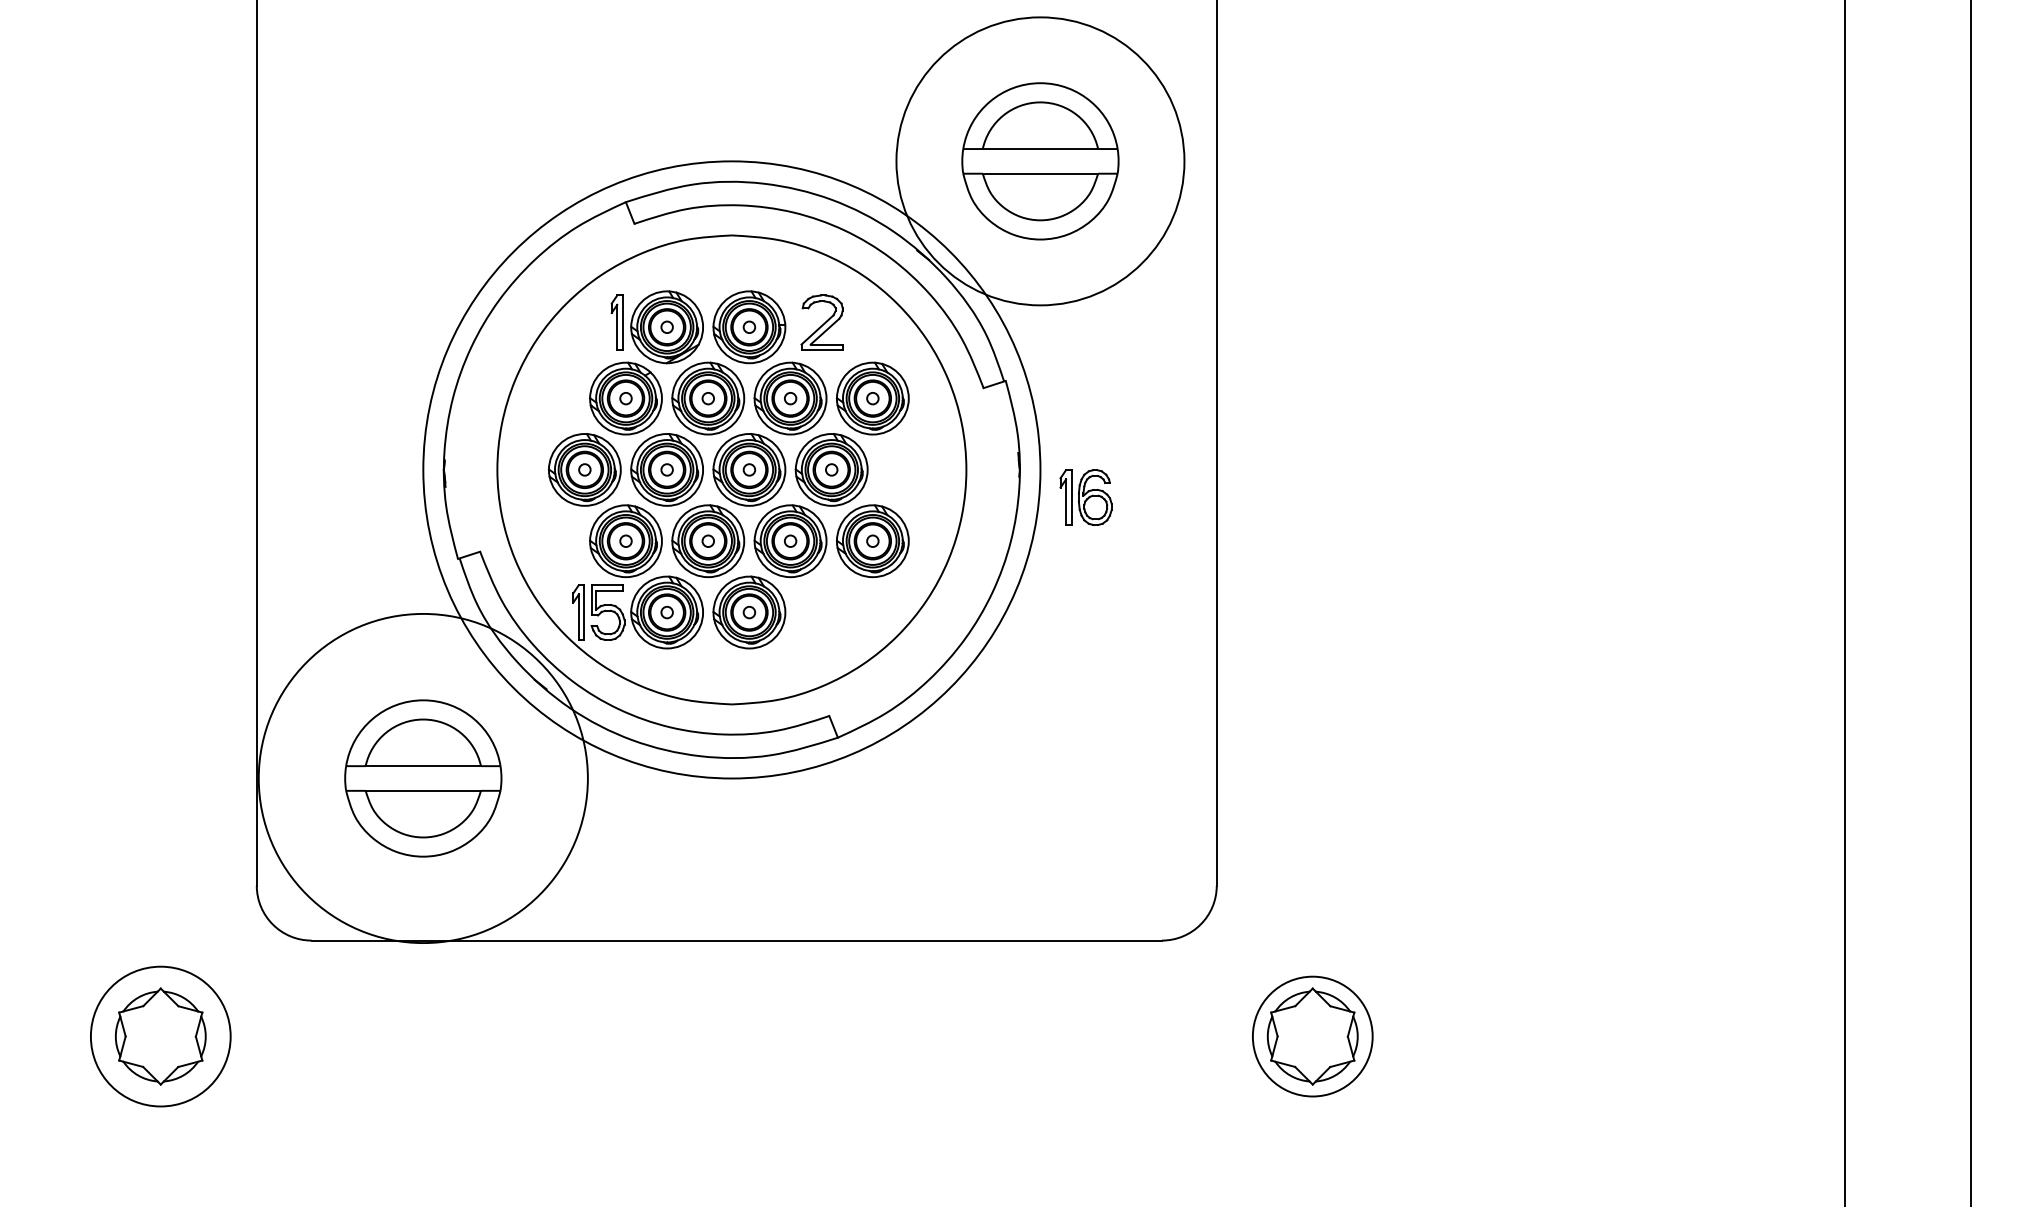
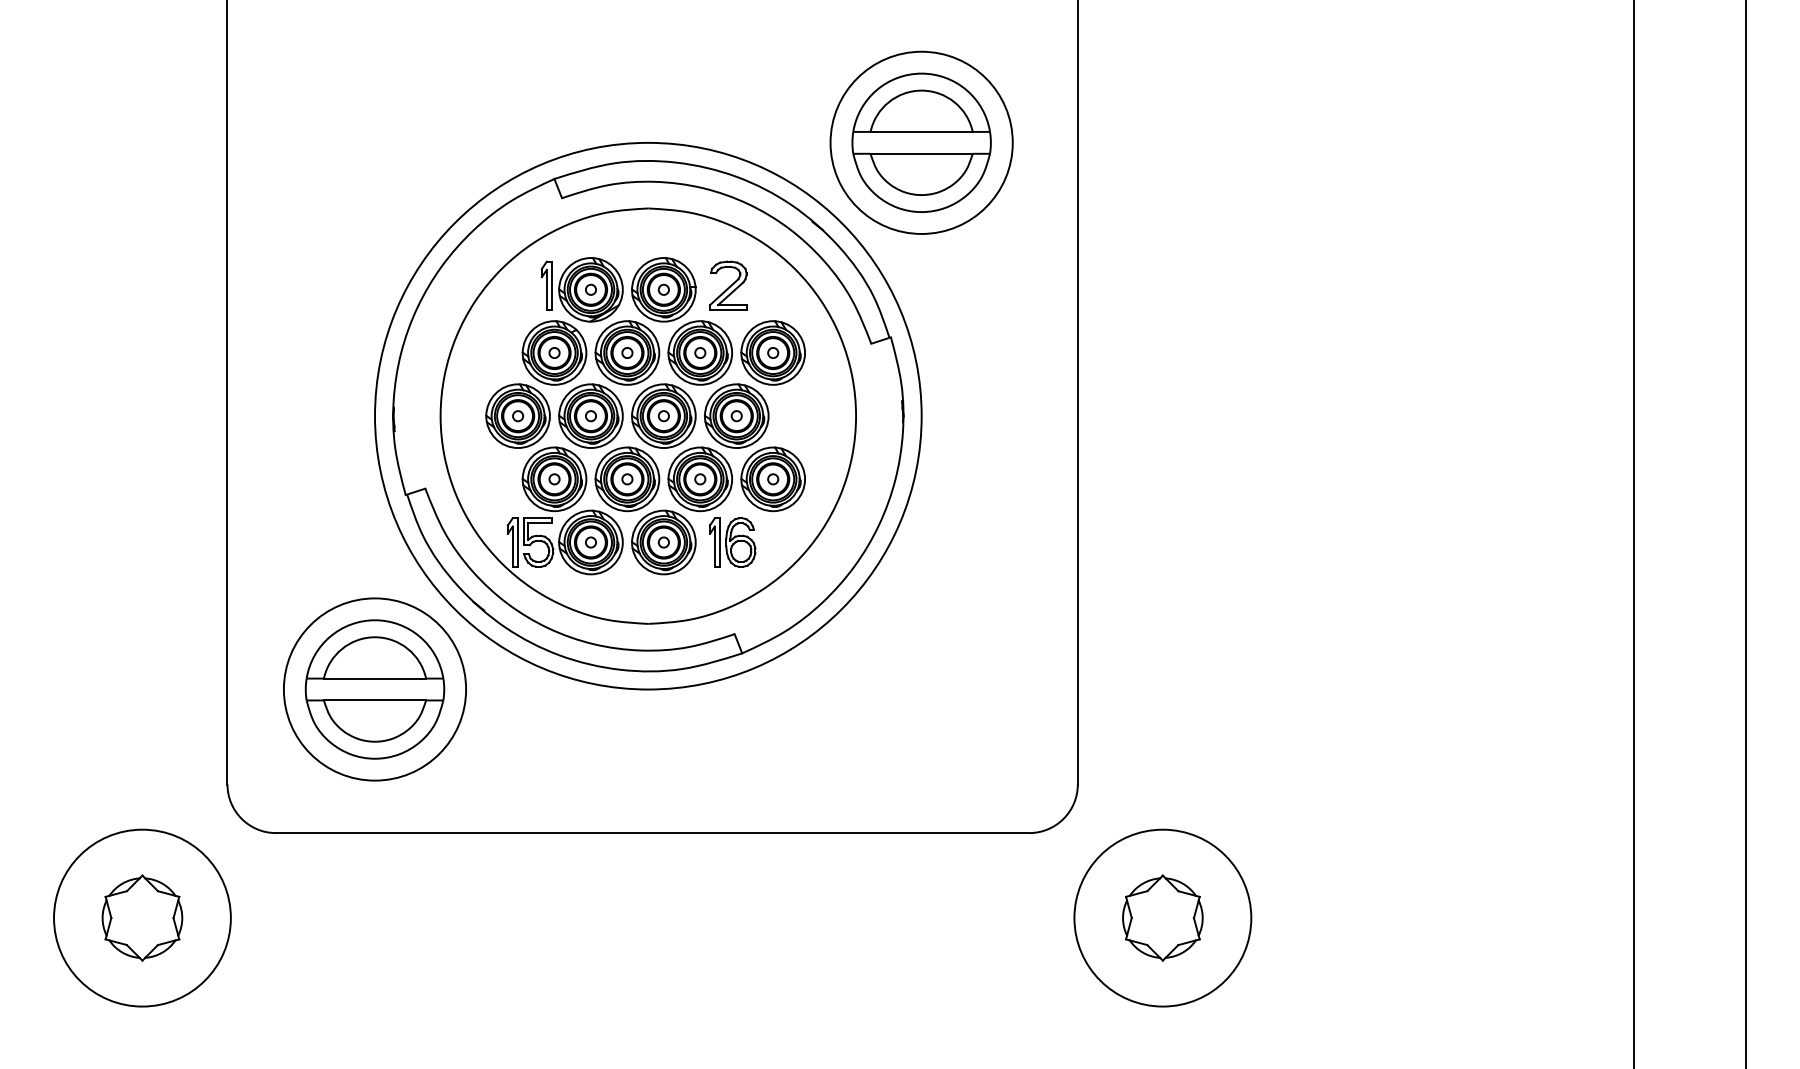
circle: (1040, 161) -> (921, 142), size x0.71
part: (1085, 497) -> (732, 542), moved
circle: (423, 778) -> (375, 689), size x0.62
circle: (160, 1036) -> (142, 918), size x1.43
circle: (1312, 1036) -> (1162, 918), size x1.67

